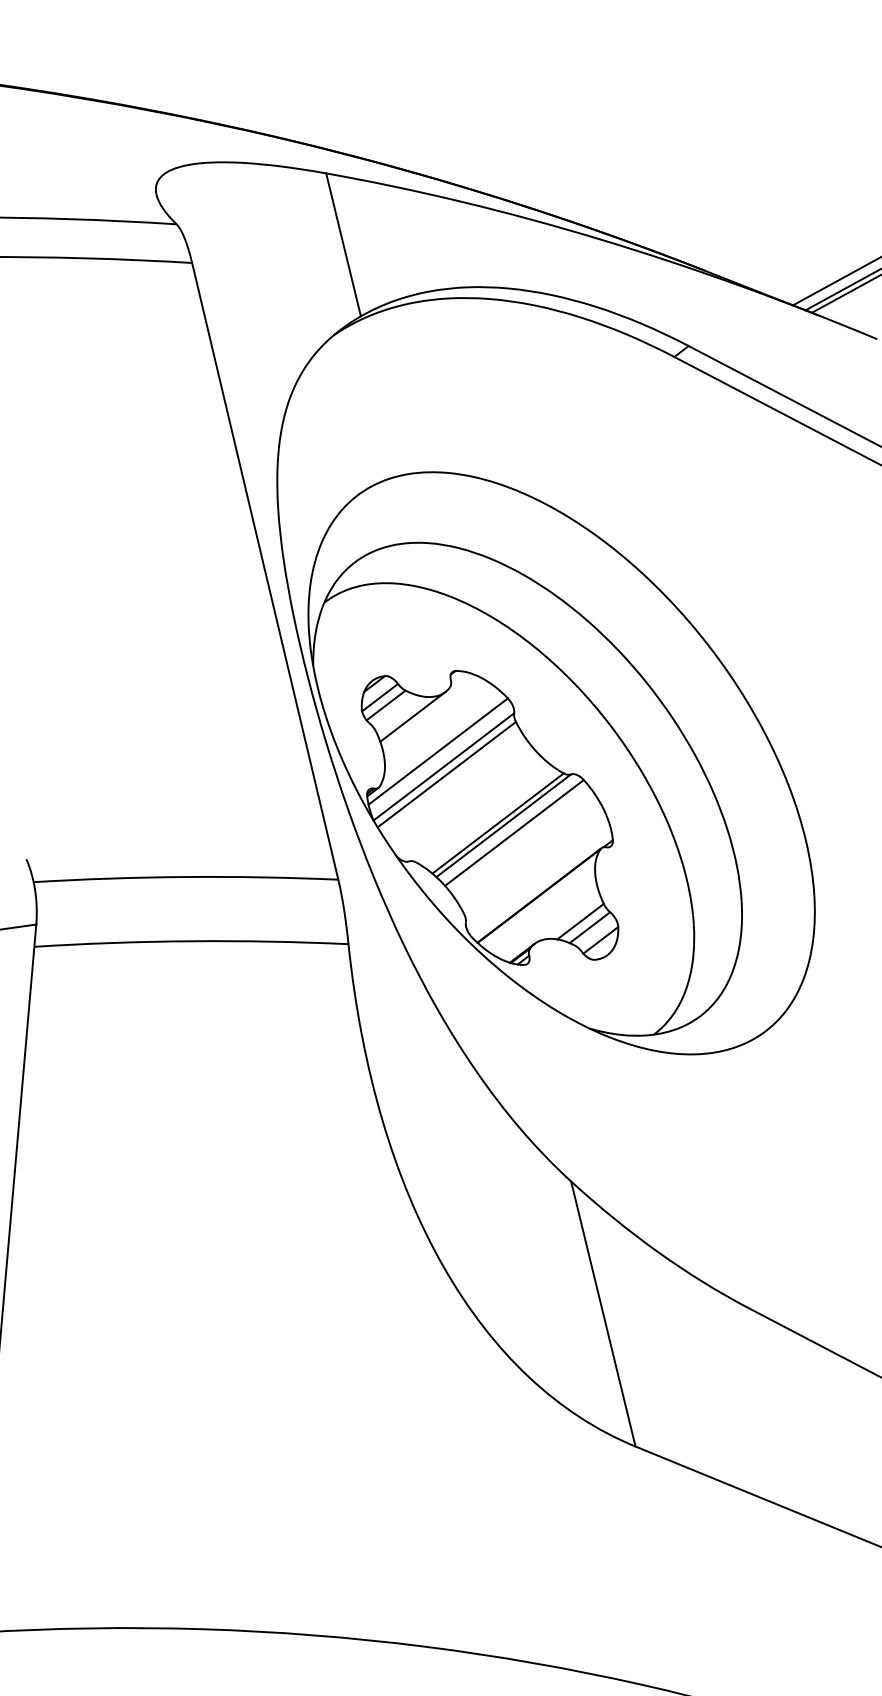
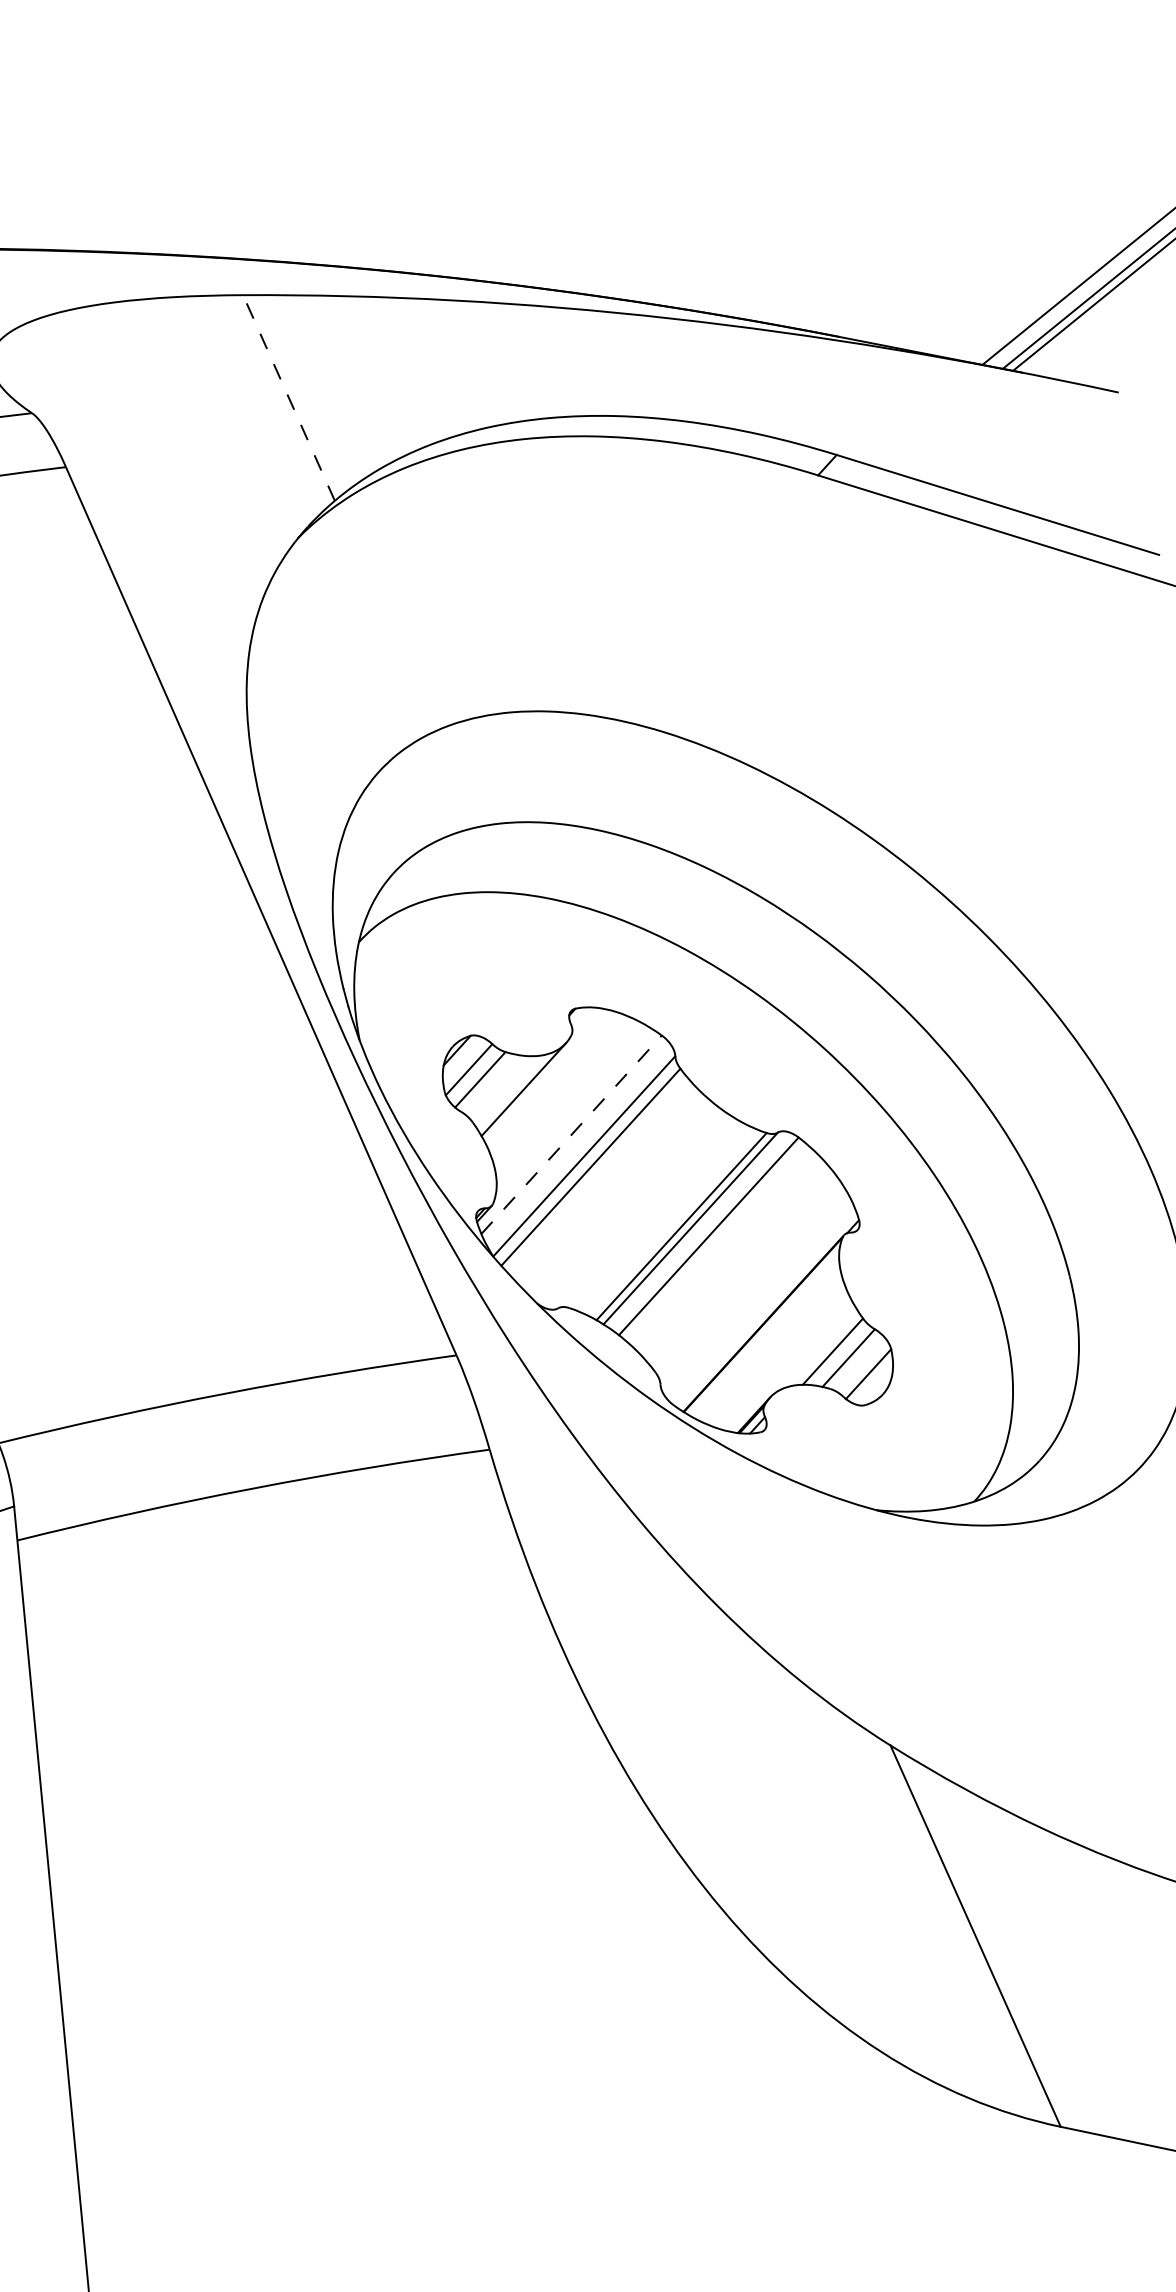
line: (343, 244) -> (288, 397), solid -> dashed
line: (438, 751) -> (571, 1134), solid -> dashed

